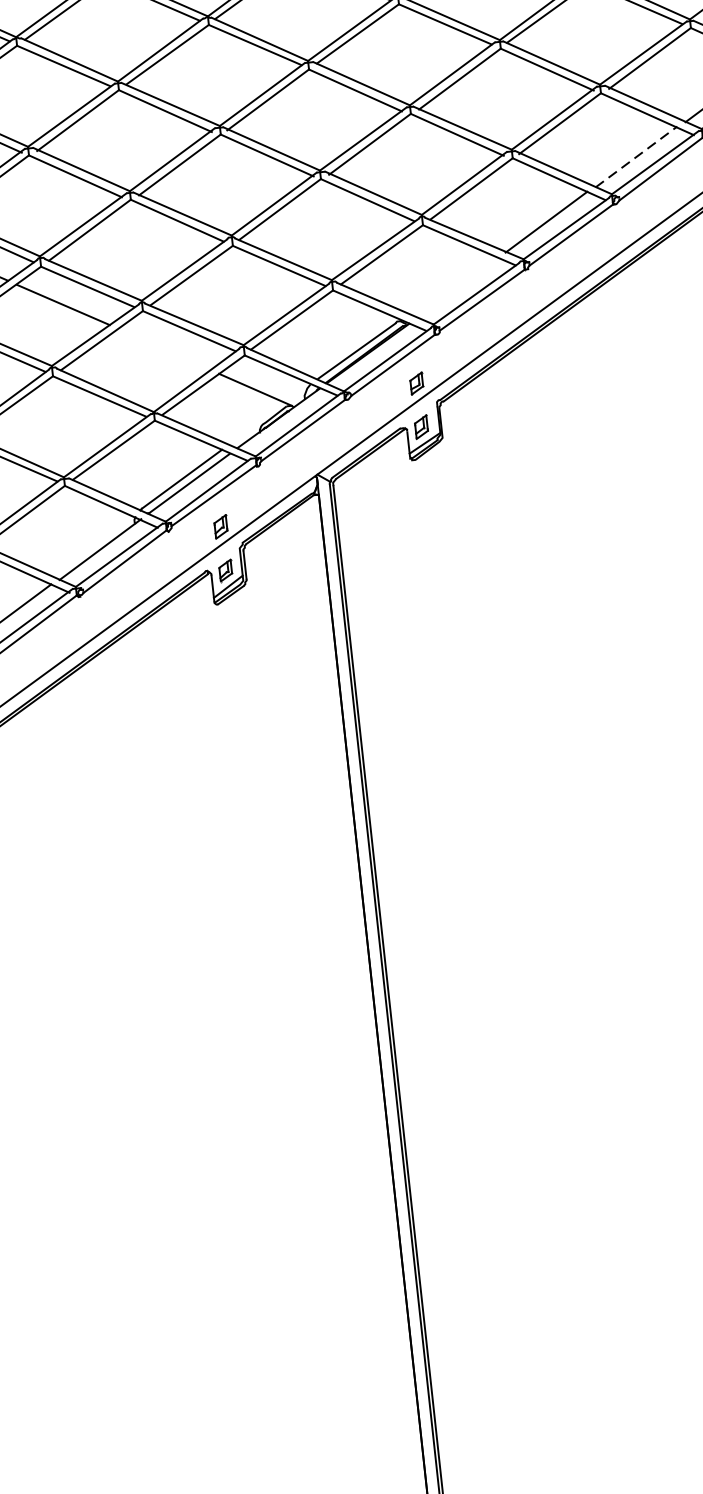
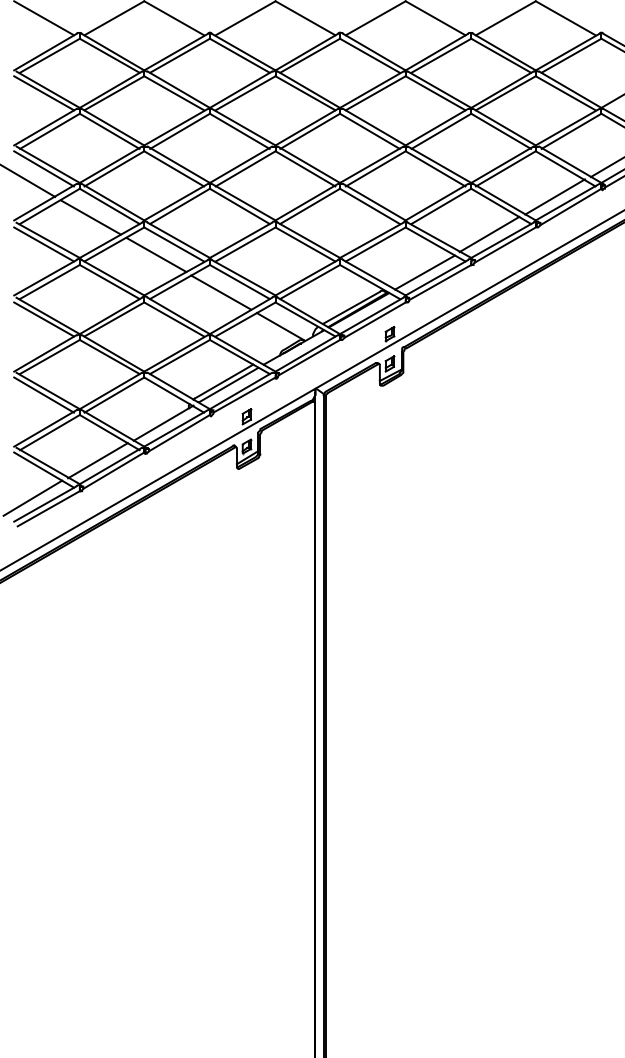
line: (637, 157) -> (555, 197), dashed -> solid
line: (457, 288) -> (424, 272), added
line: (162, 349) -> (220, 292), added

